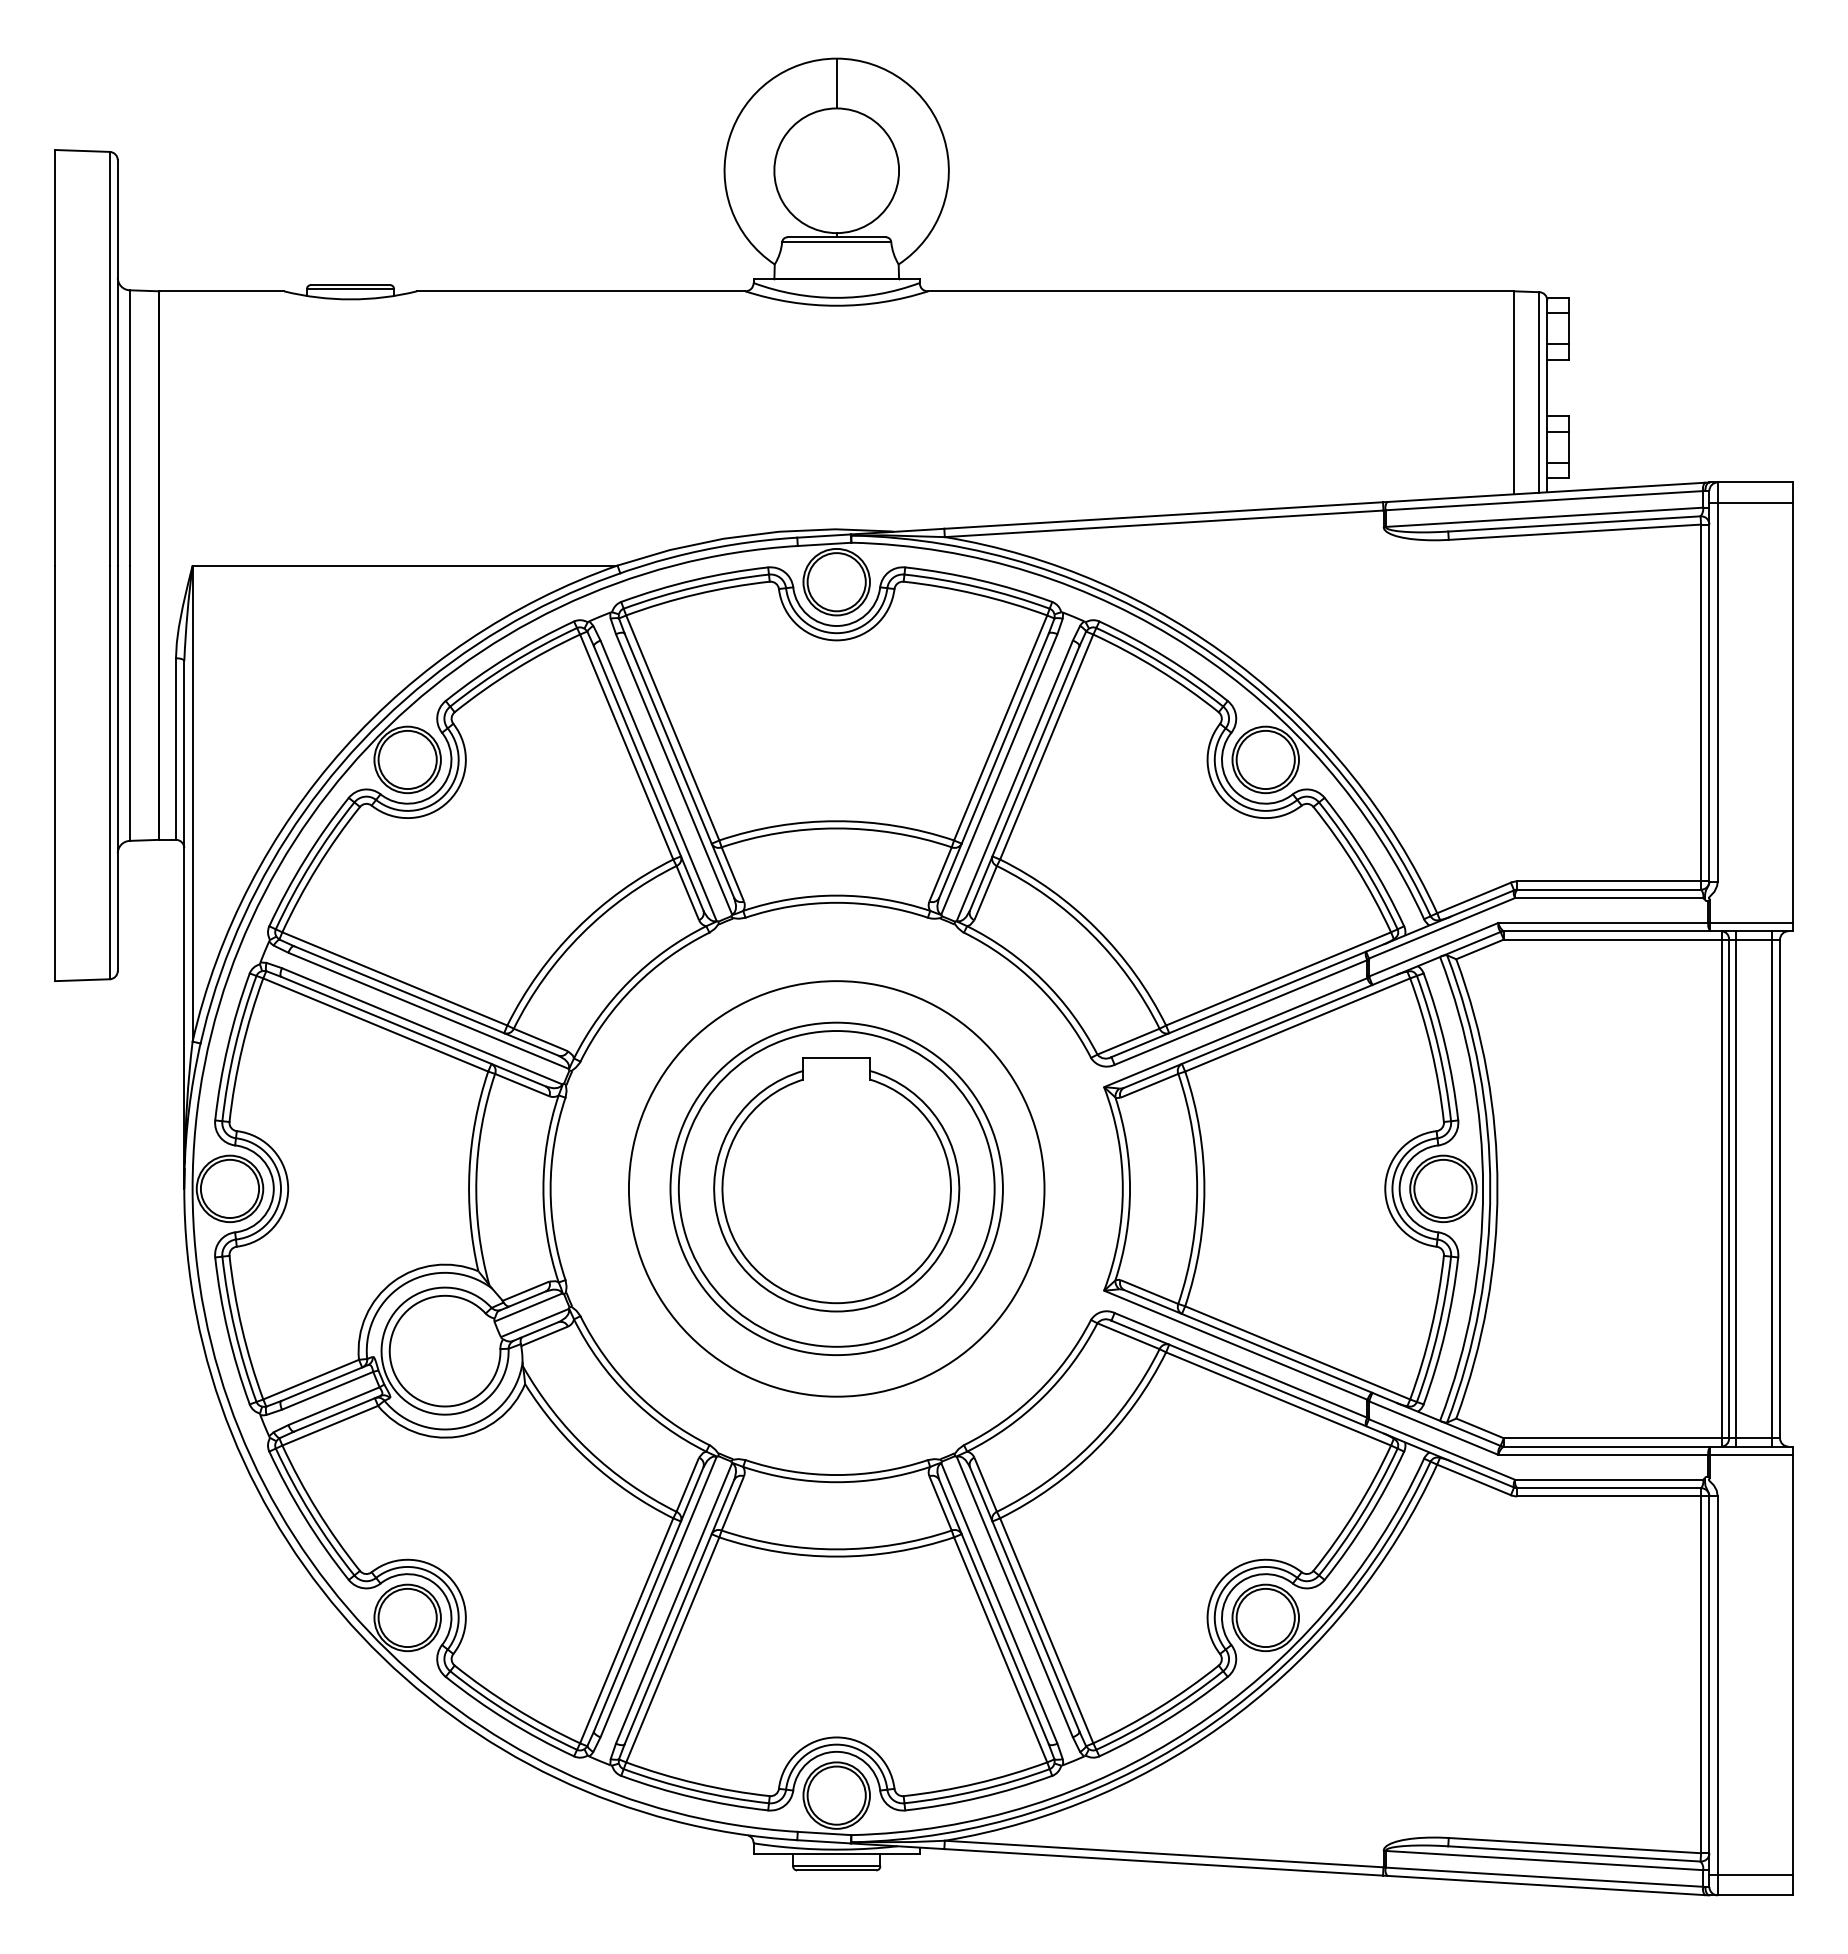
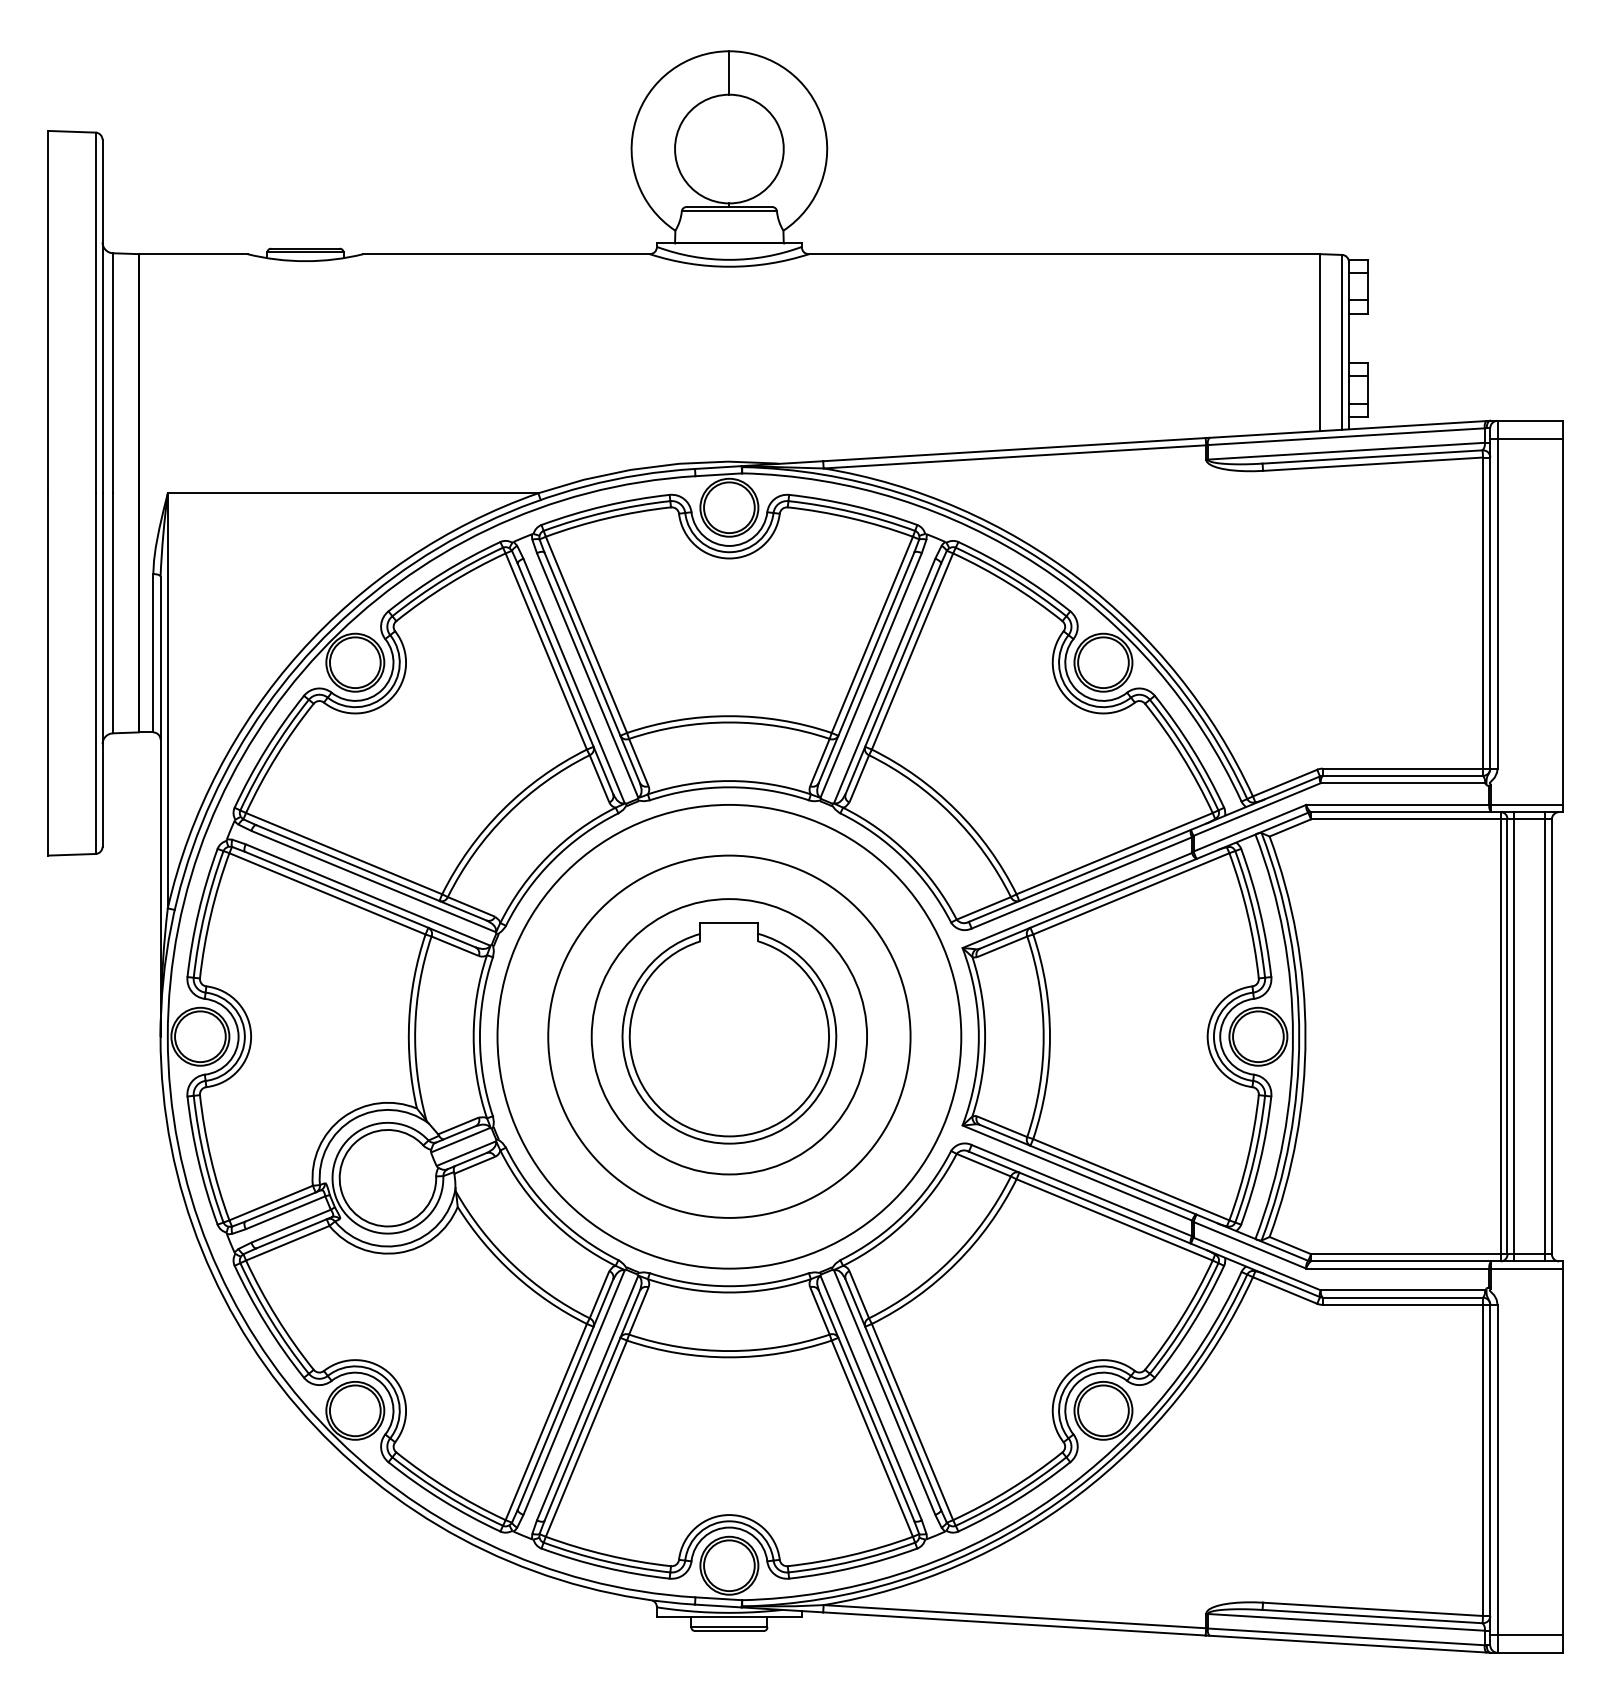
circle: (836, 1188) -> (729, 1036), size x1.6

